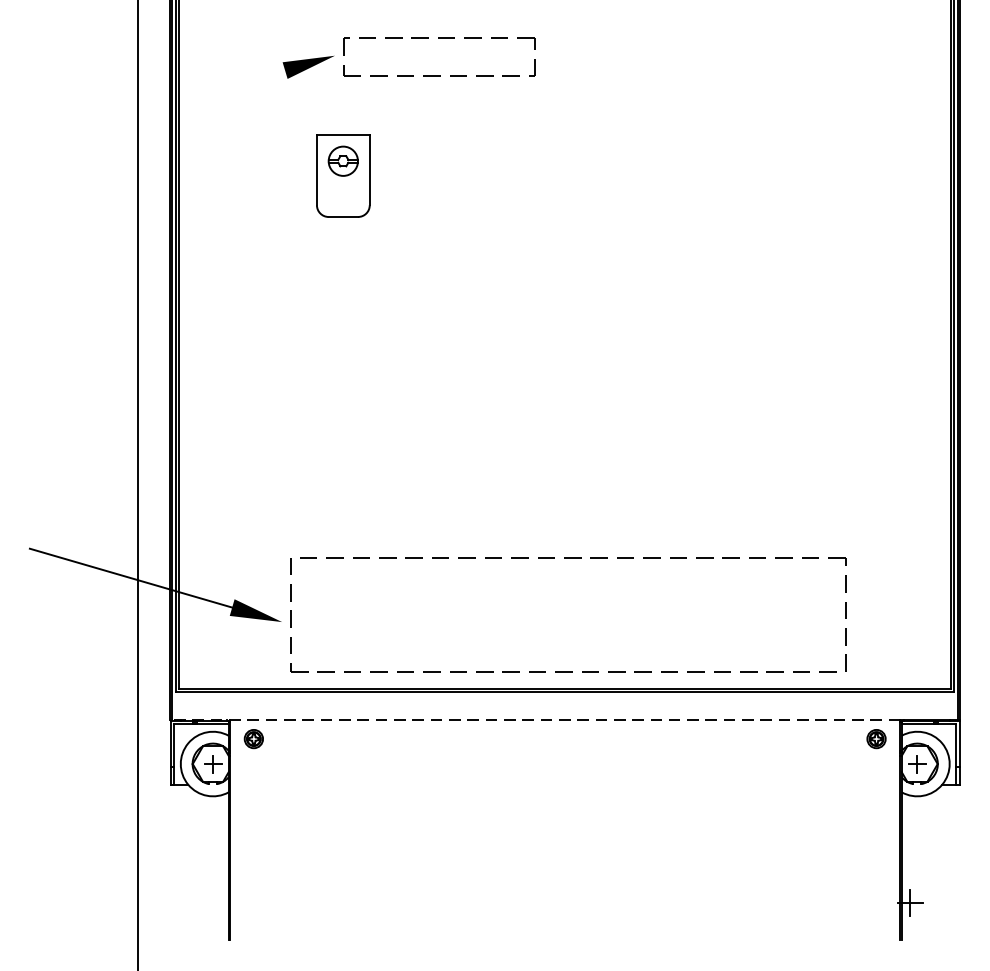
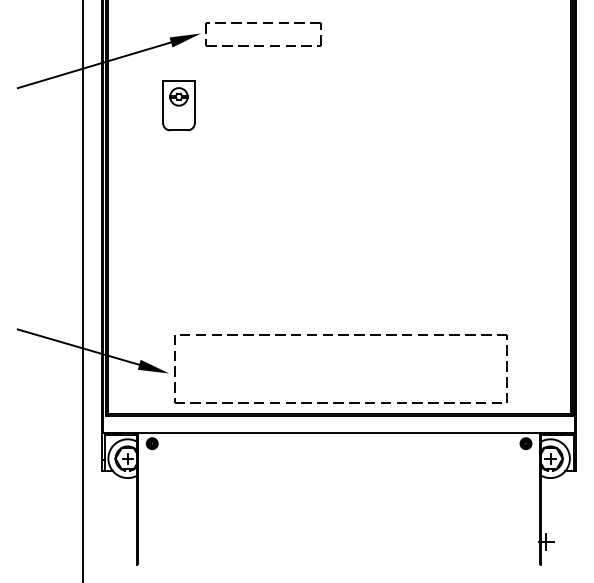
line: (157, 108) -> (94, 65), added
part: (342, 175) -> (178, 105), moved
line: (534, 720) -> (320, 432), dashed -> solid

